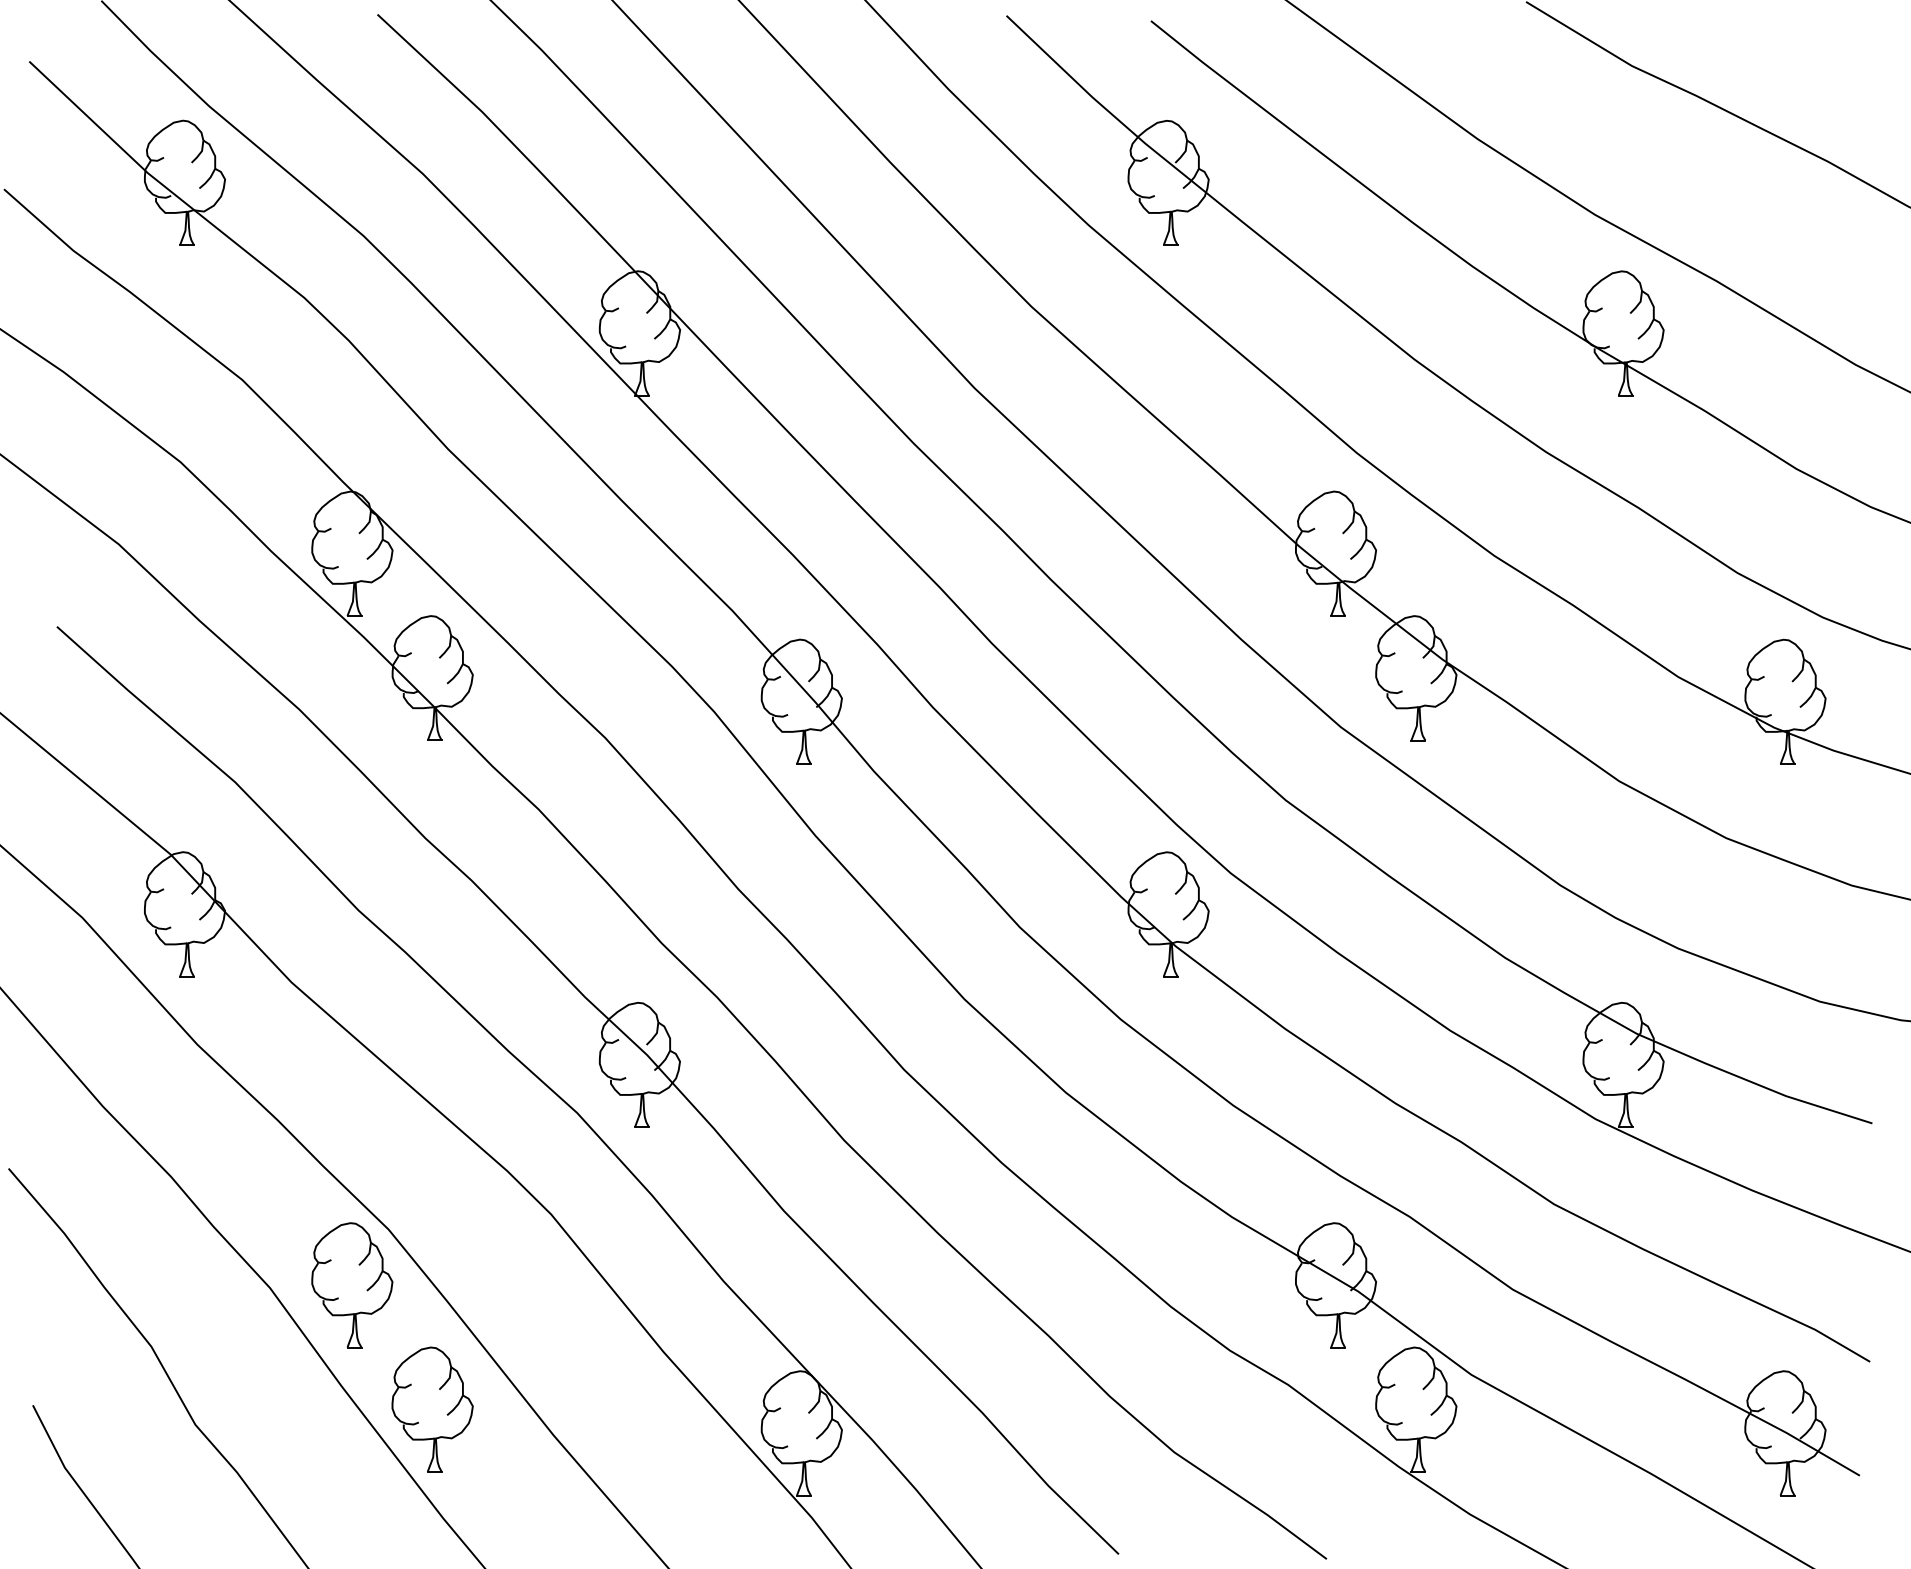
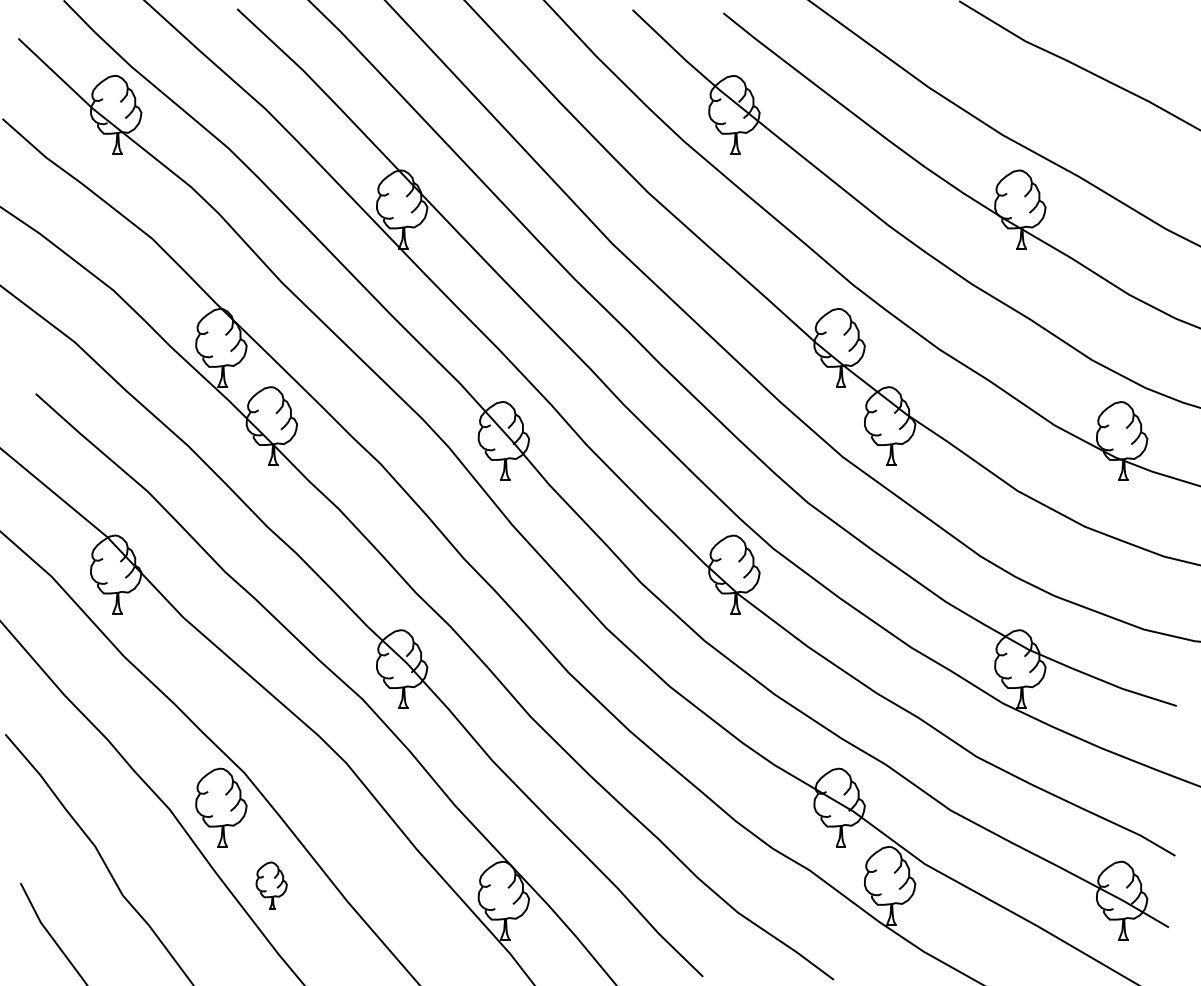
part: (432, 1409) -> (271, 885), size x0.6

